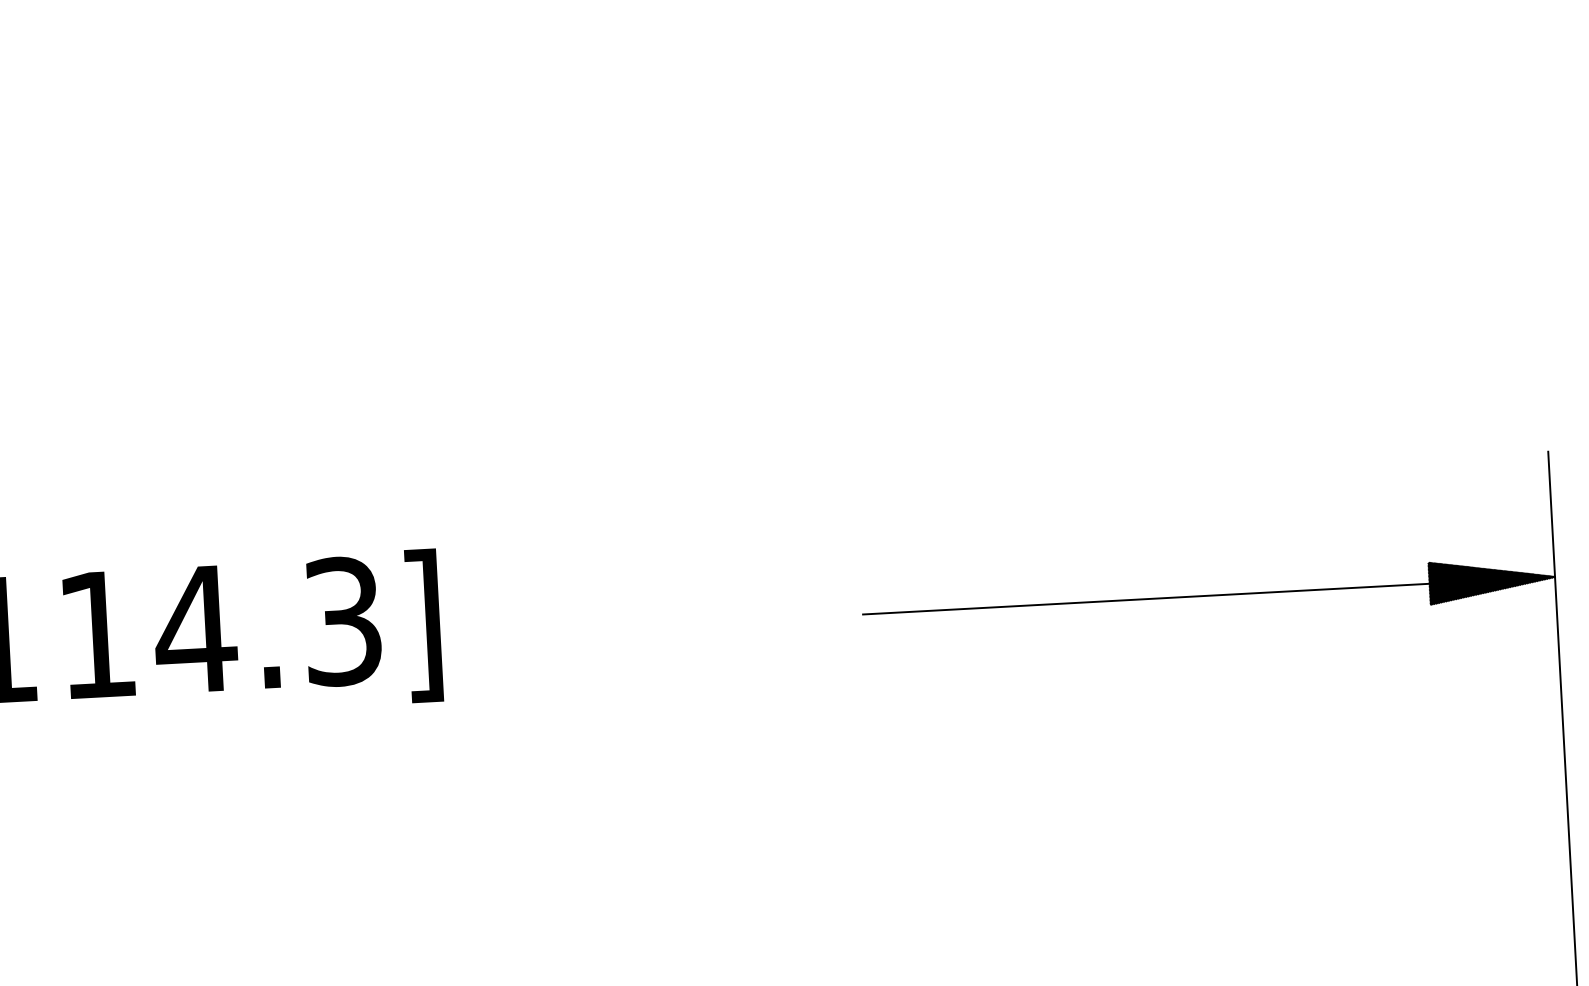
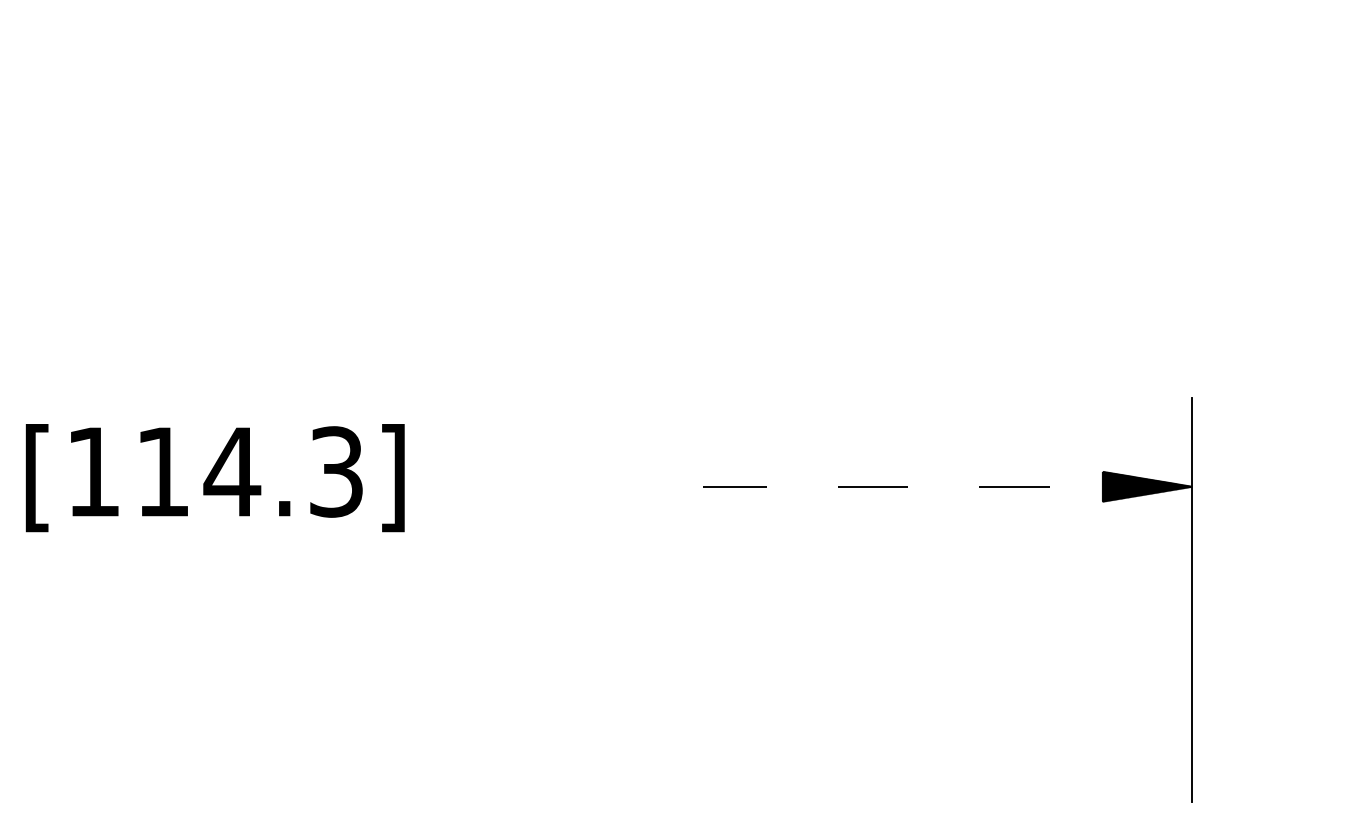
line: (1208, 595) -> (946, 486), solid -> dashed

